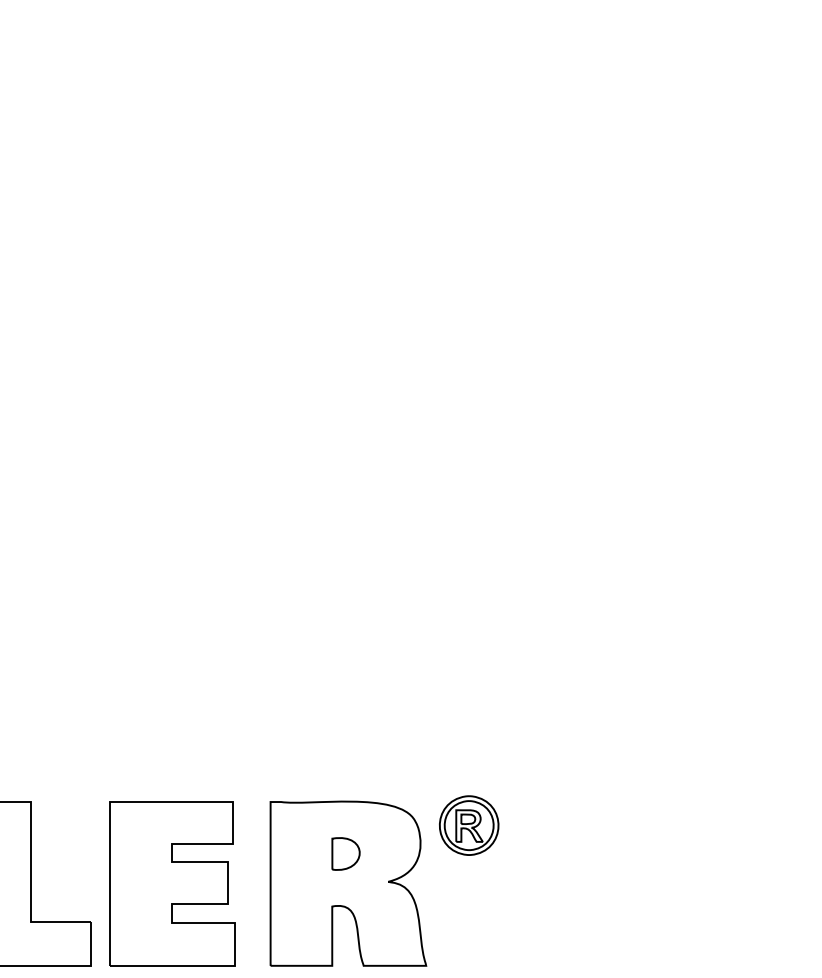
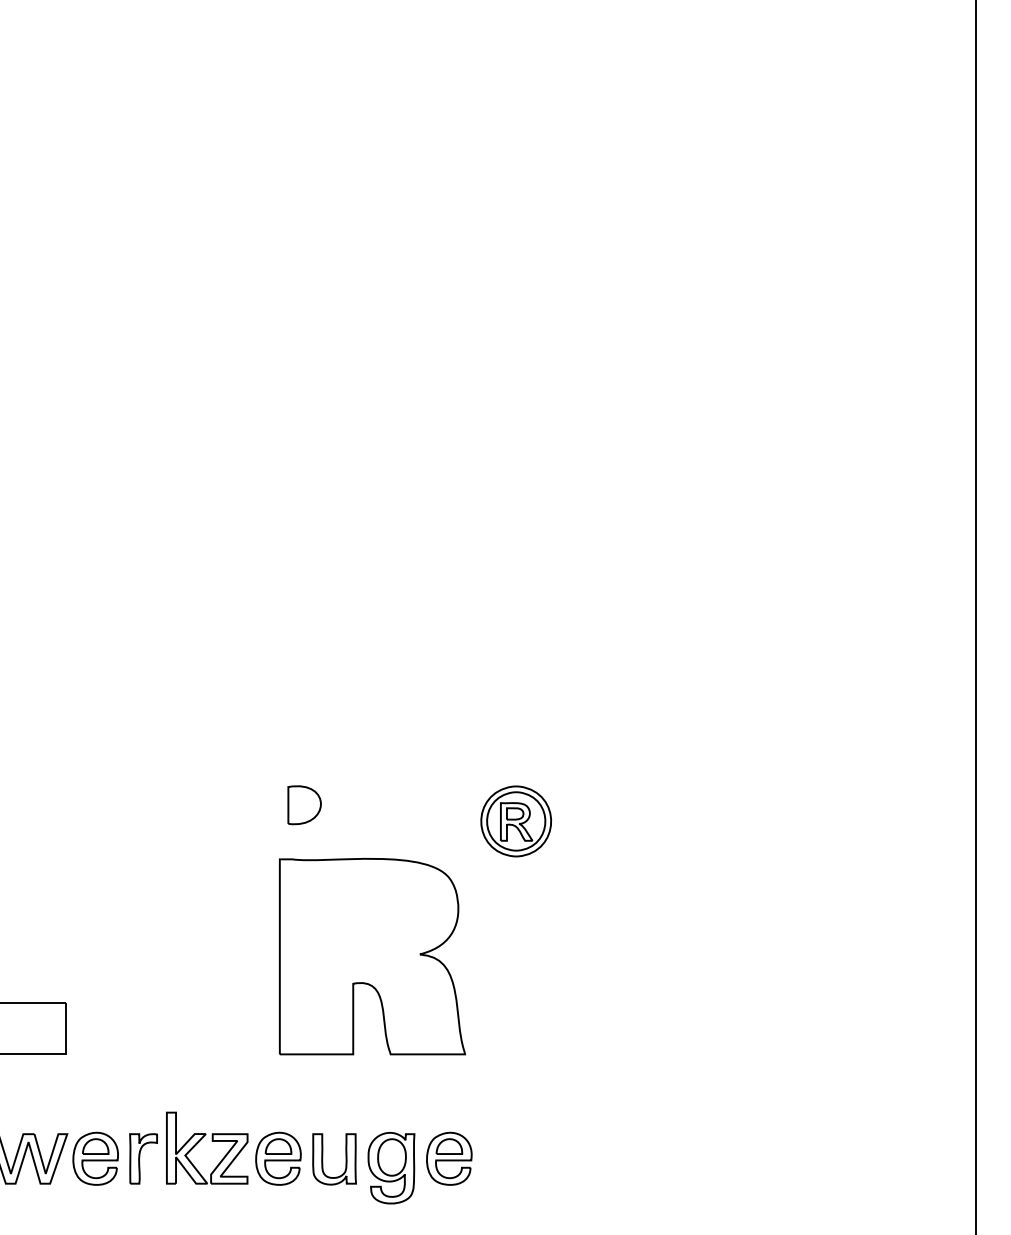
part: (469, 825) -> (516, 821), moved
part: (345, 854) -> (304, 805), moved
part: (172, 883) -> (162, 956), removed

